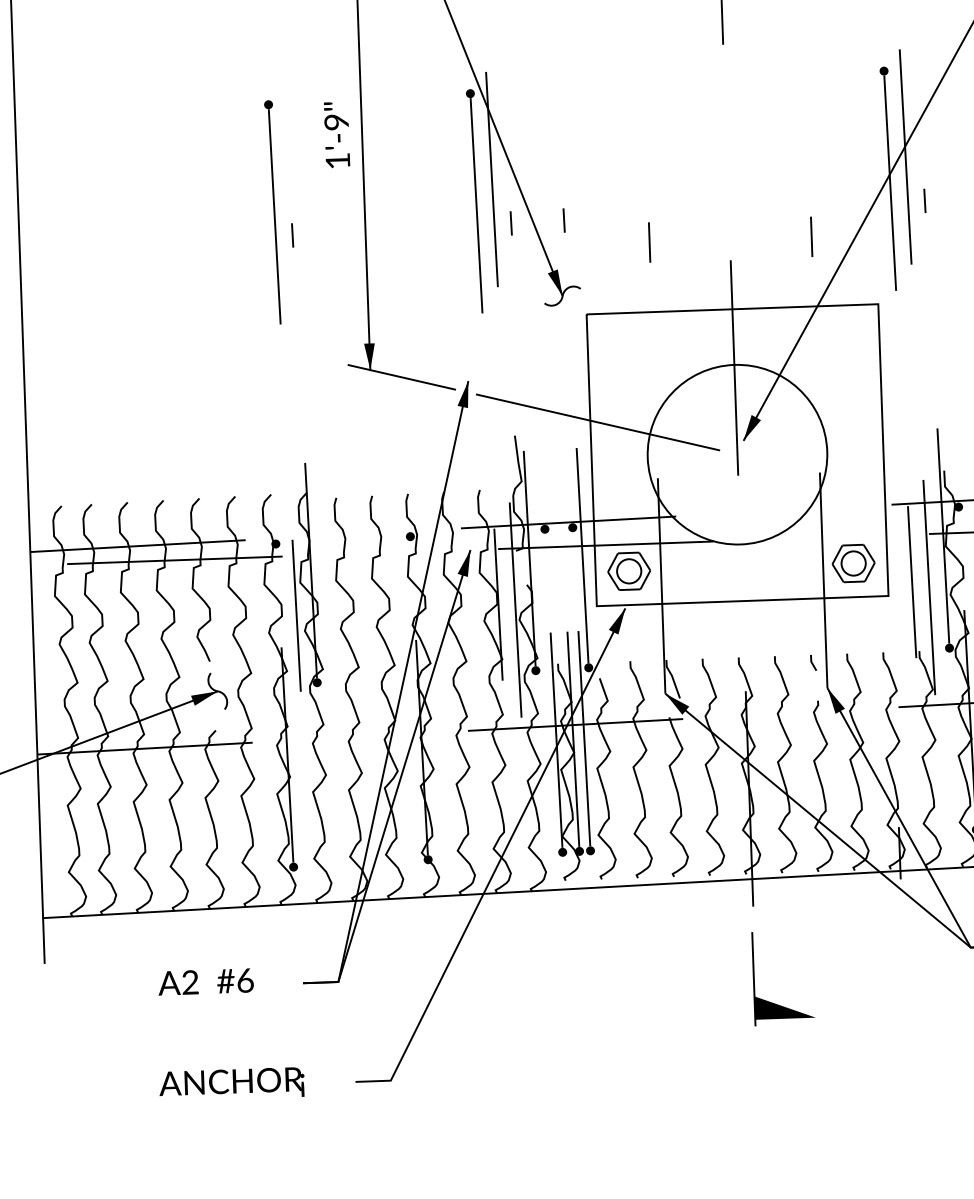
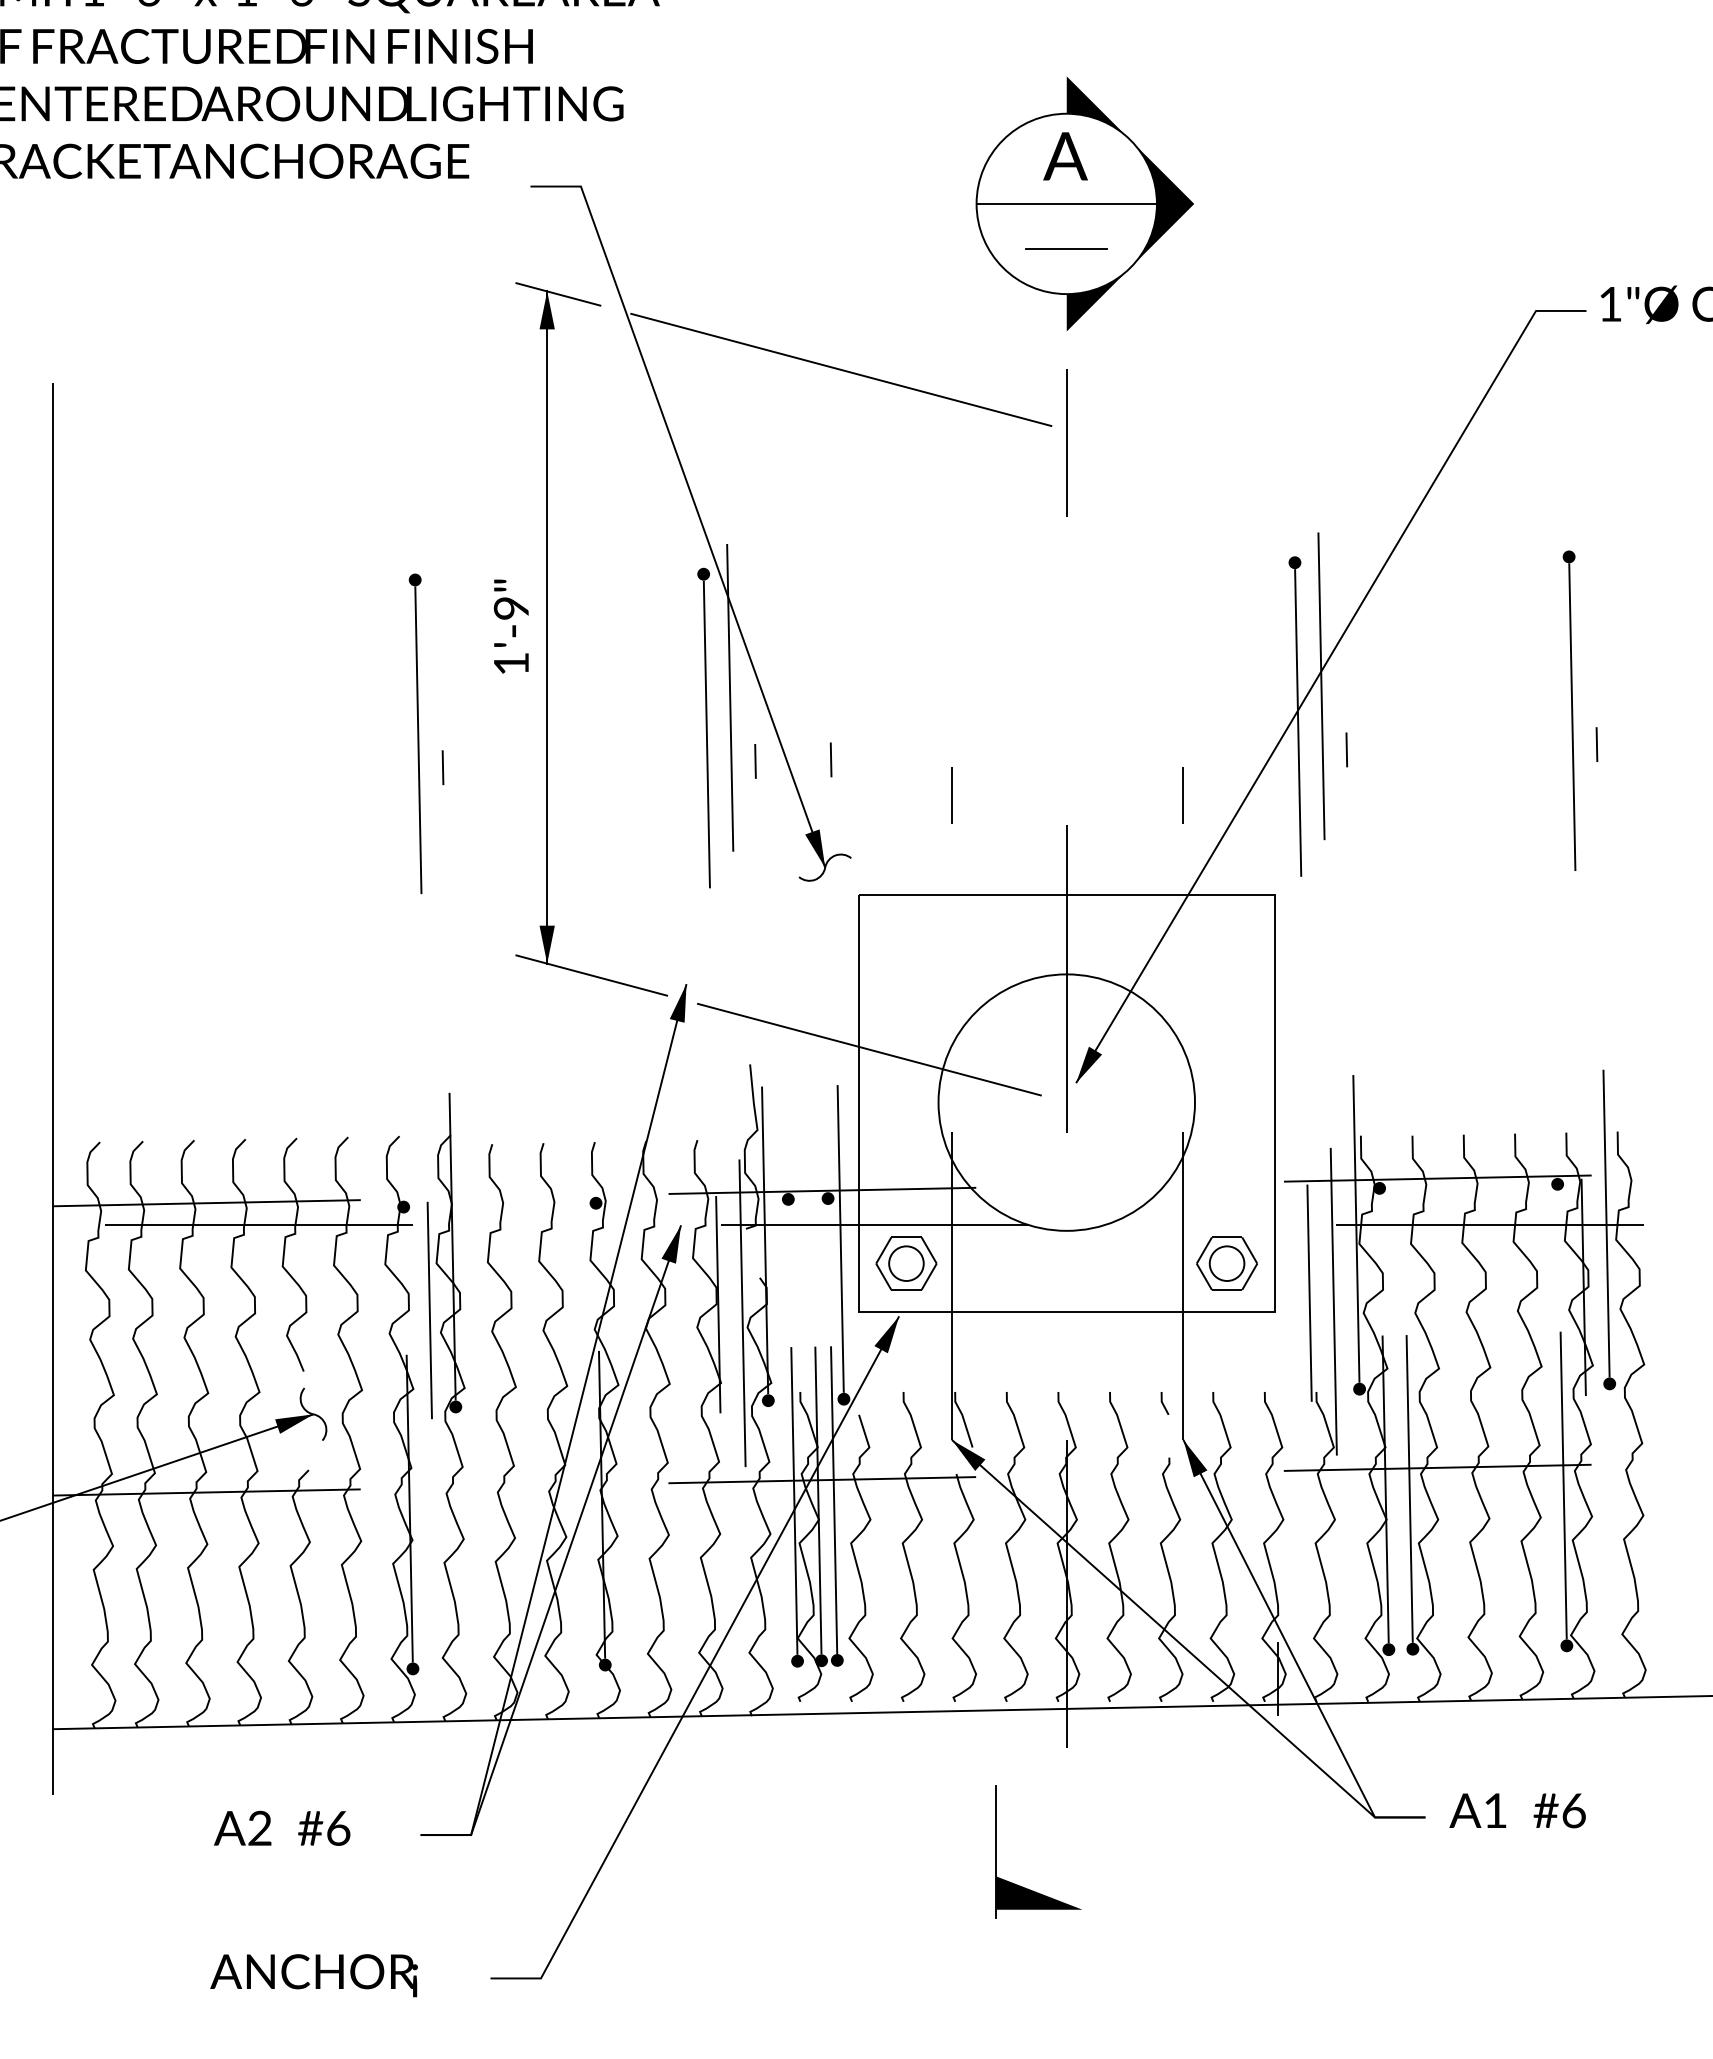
part: (775, 1003) -> (1025, 1887), moved

